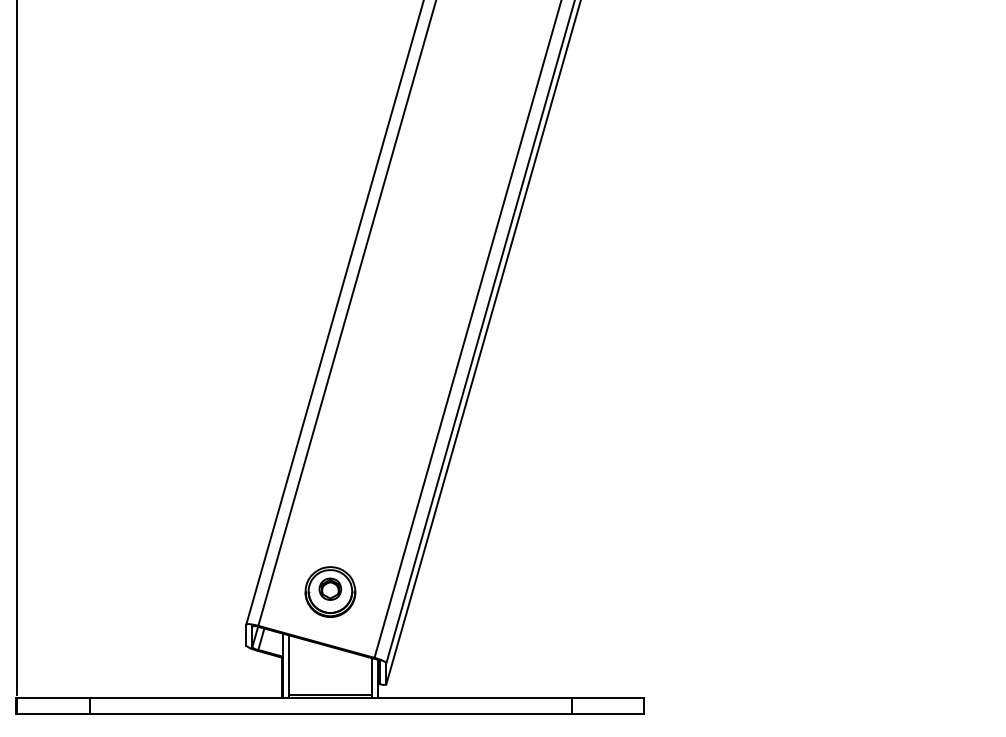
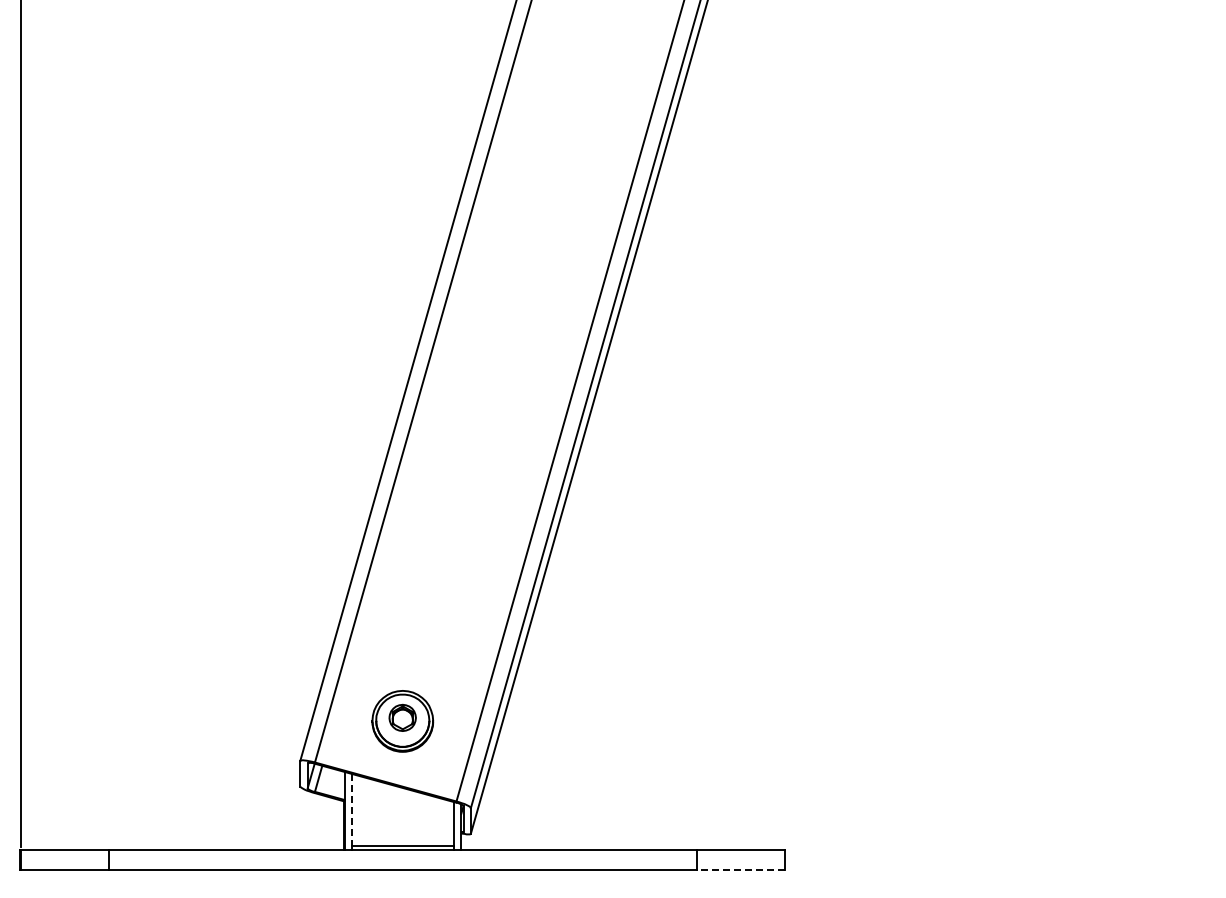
line: (289, 665) -> (352, 810), solid -> dashed
line: (607, 714) -> (740, 870), solid -> dashed

